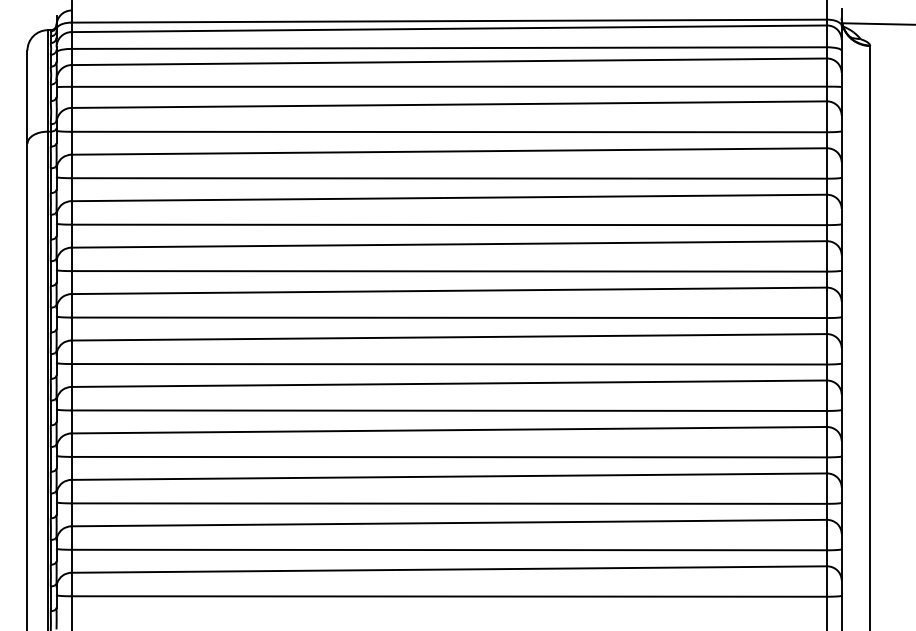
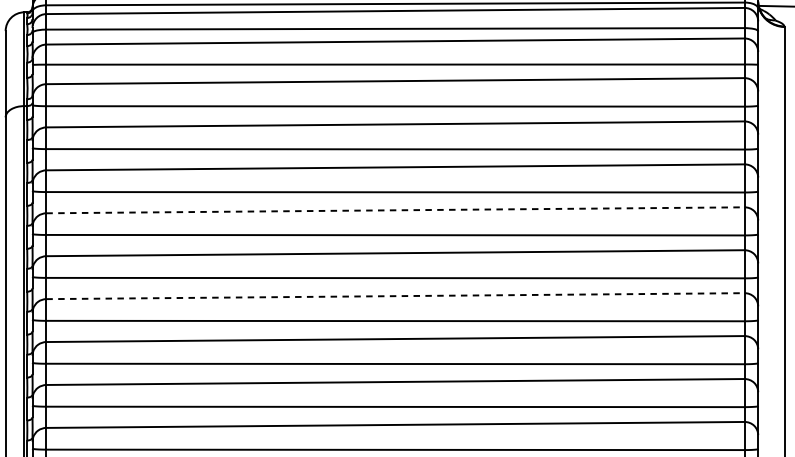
line: (449, 244) -> (395, 210), solid -> dashed
line: (449, 337) -> (395, 296), solid -> dashed

